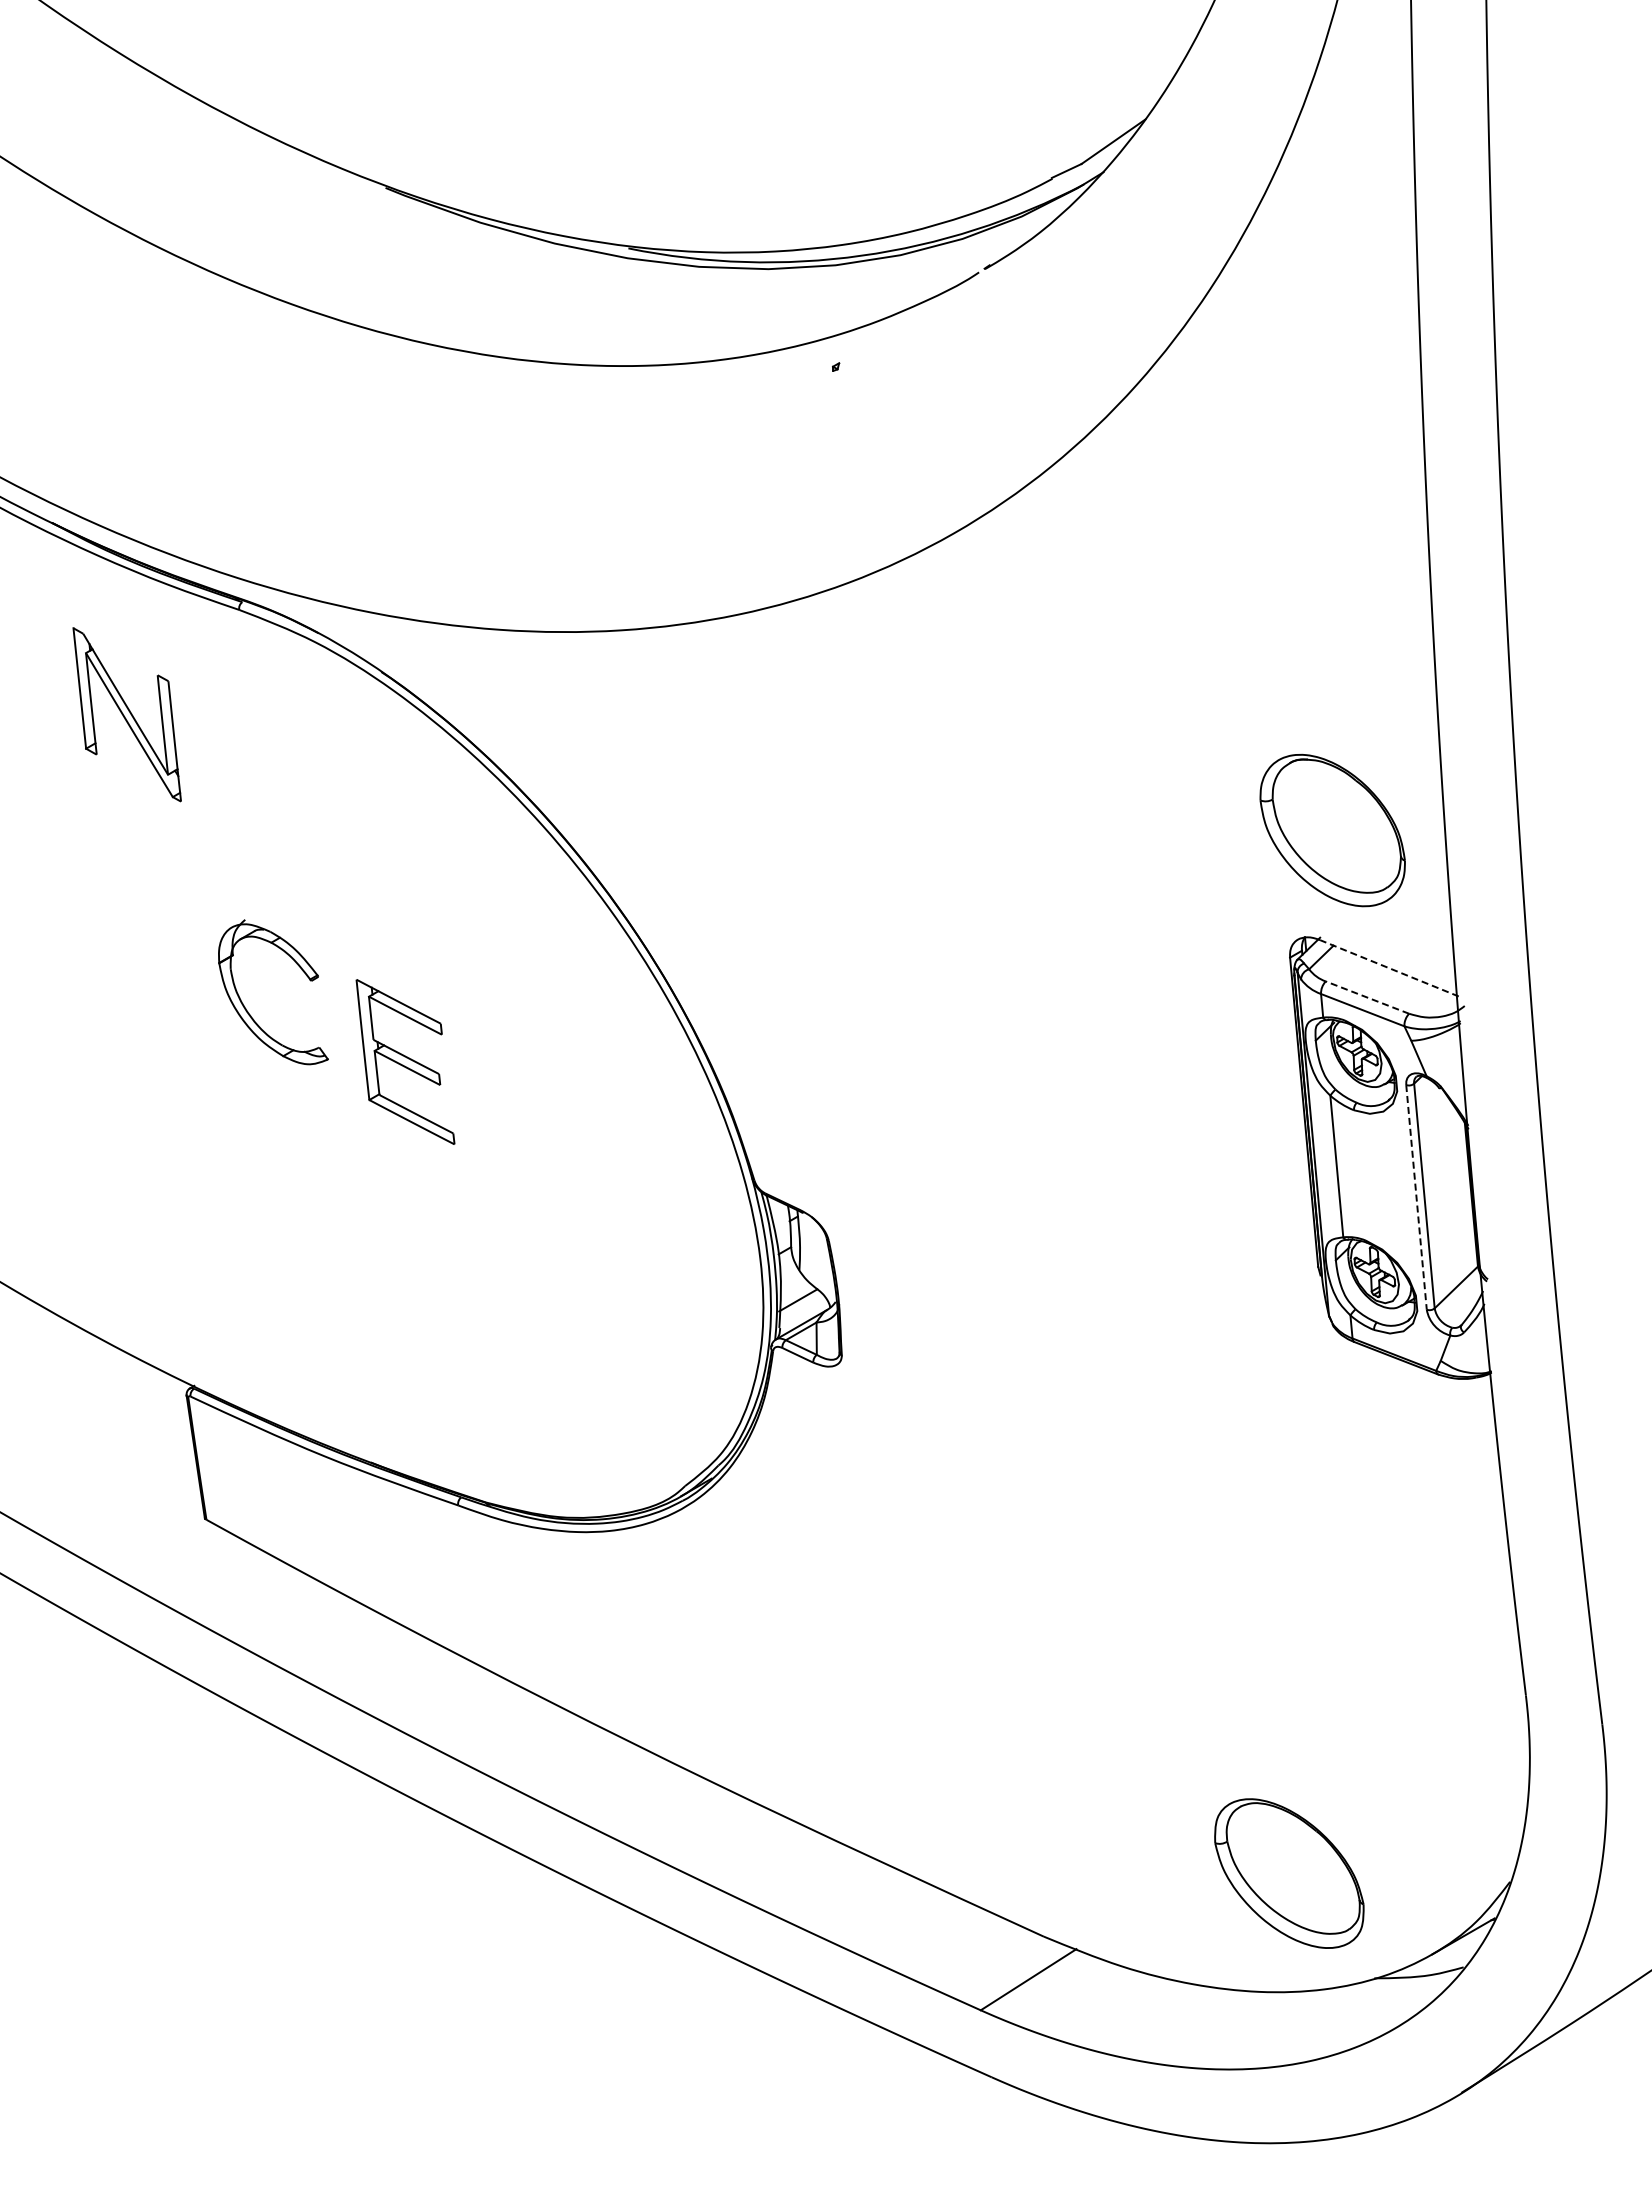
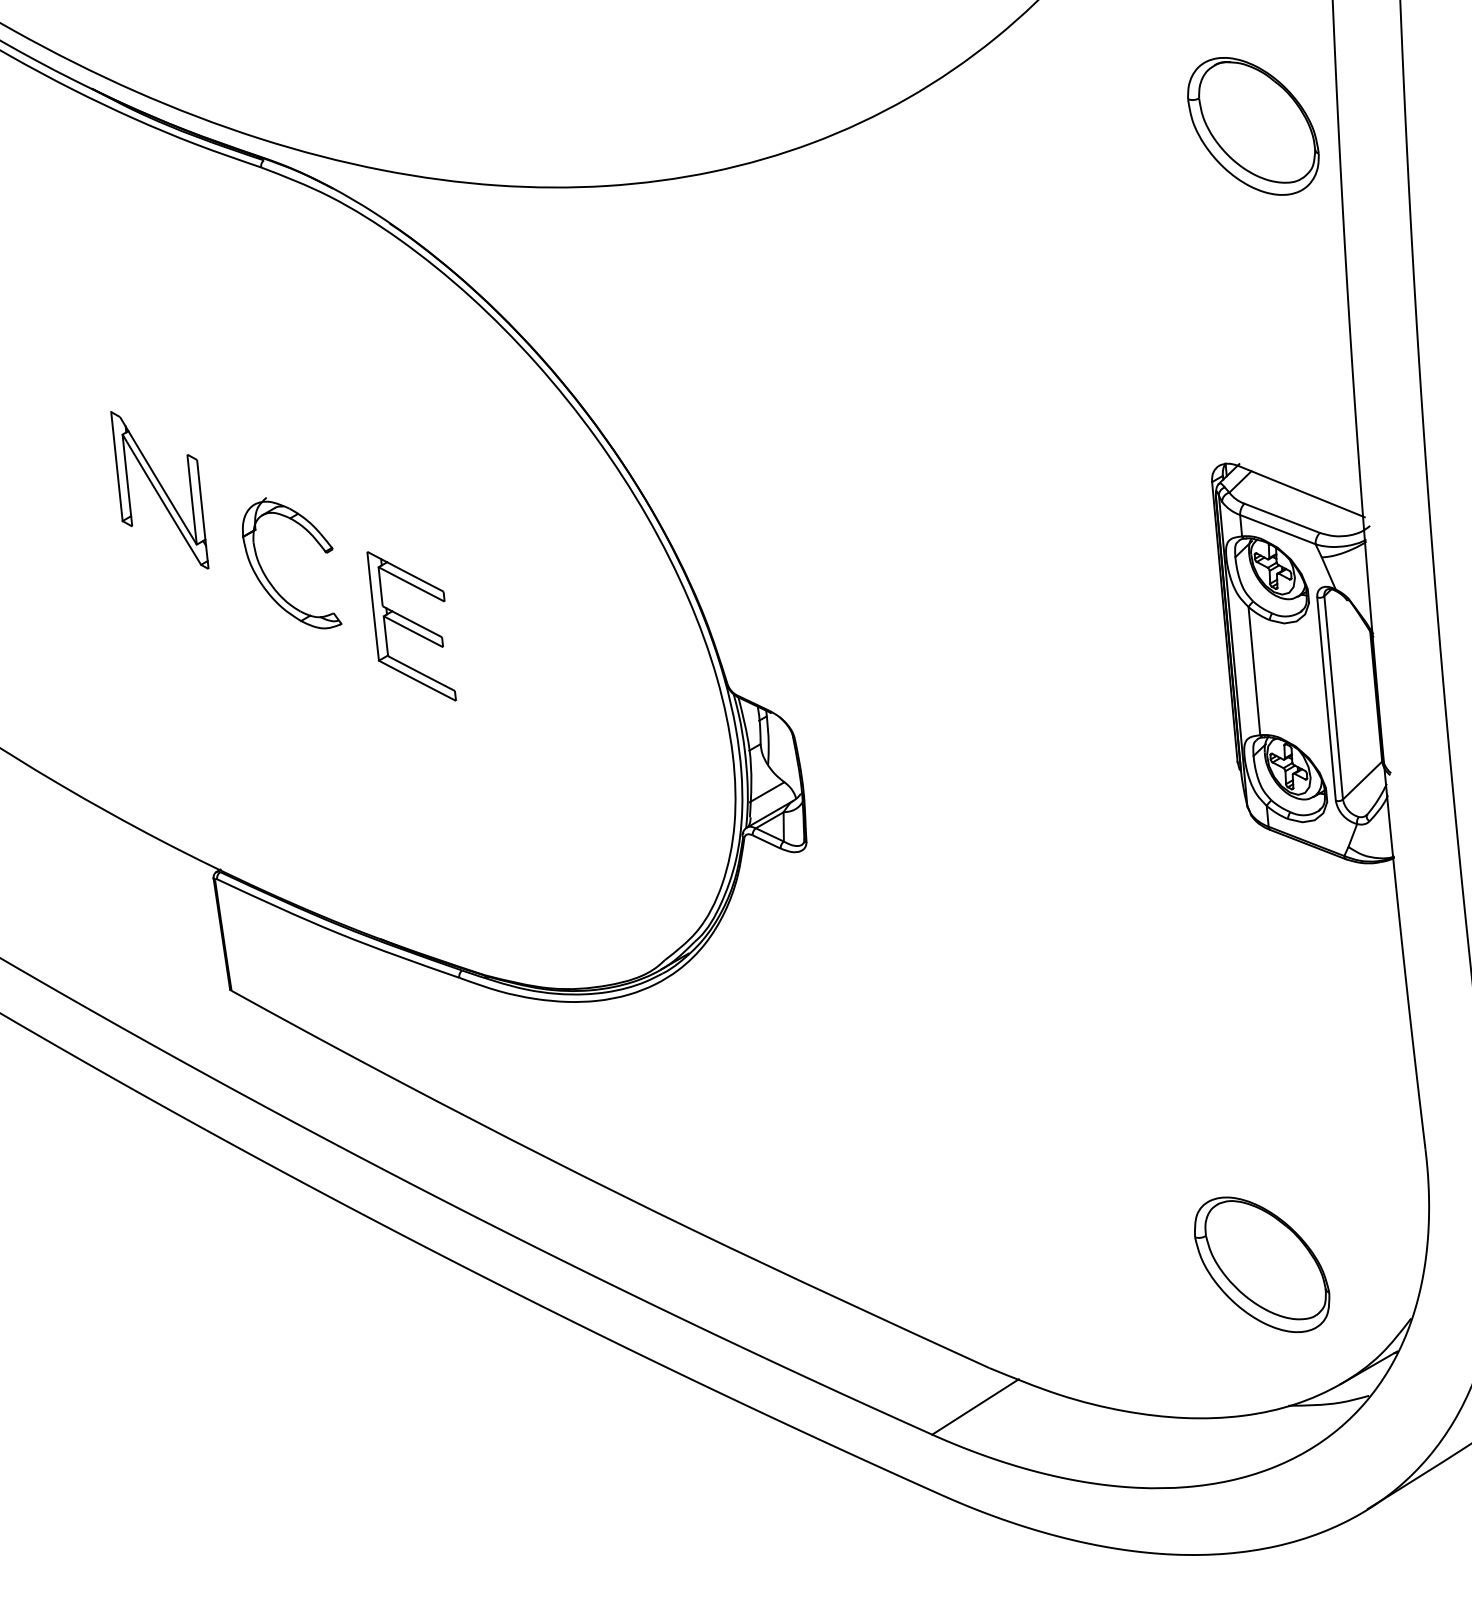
part: (126, 714) -> (159, 490), moved
part: (1332, 830) -> (1253, 126), moved
line: (1389, 968) -> (1302, 491), dashed -> solid
line: (1367, 997) -> (1282, 518), dashed -> solid
part: (246, 1008) -> (267, 577), moved
part: (405, 1061) -> (411, 625), moved
line: (1416, 1197) -> (1326, 699), dashed -> solid
part: (1289, 1873) -> (1262, 1264), moved

